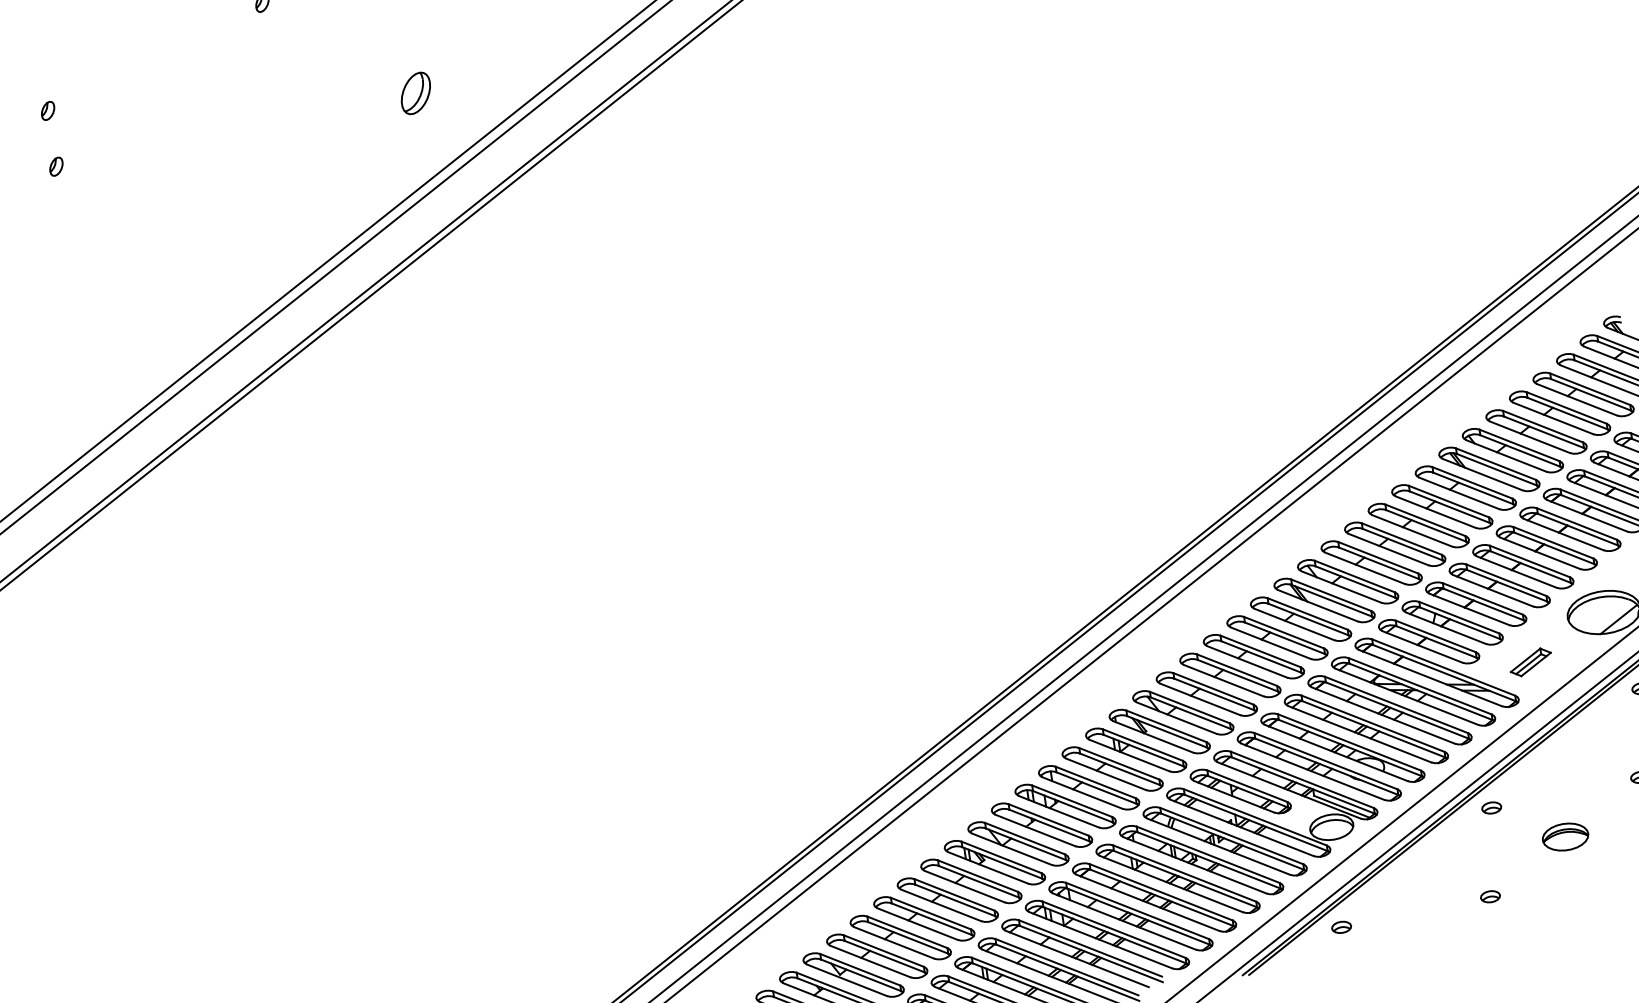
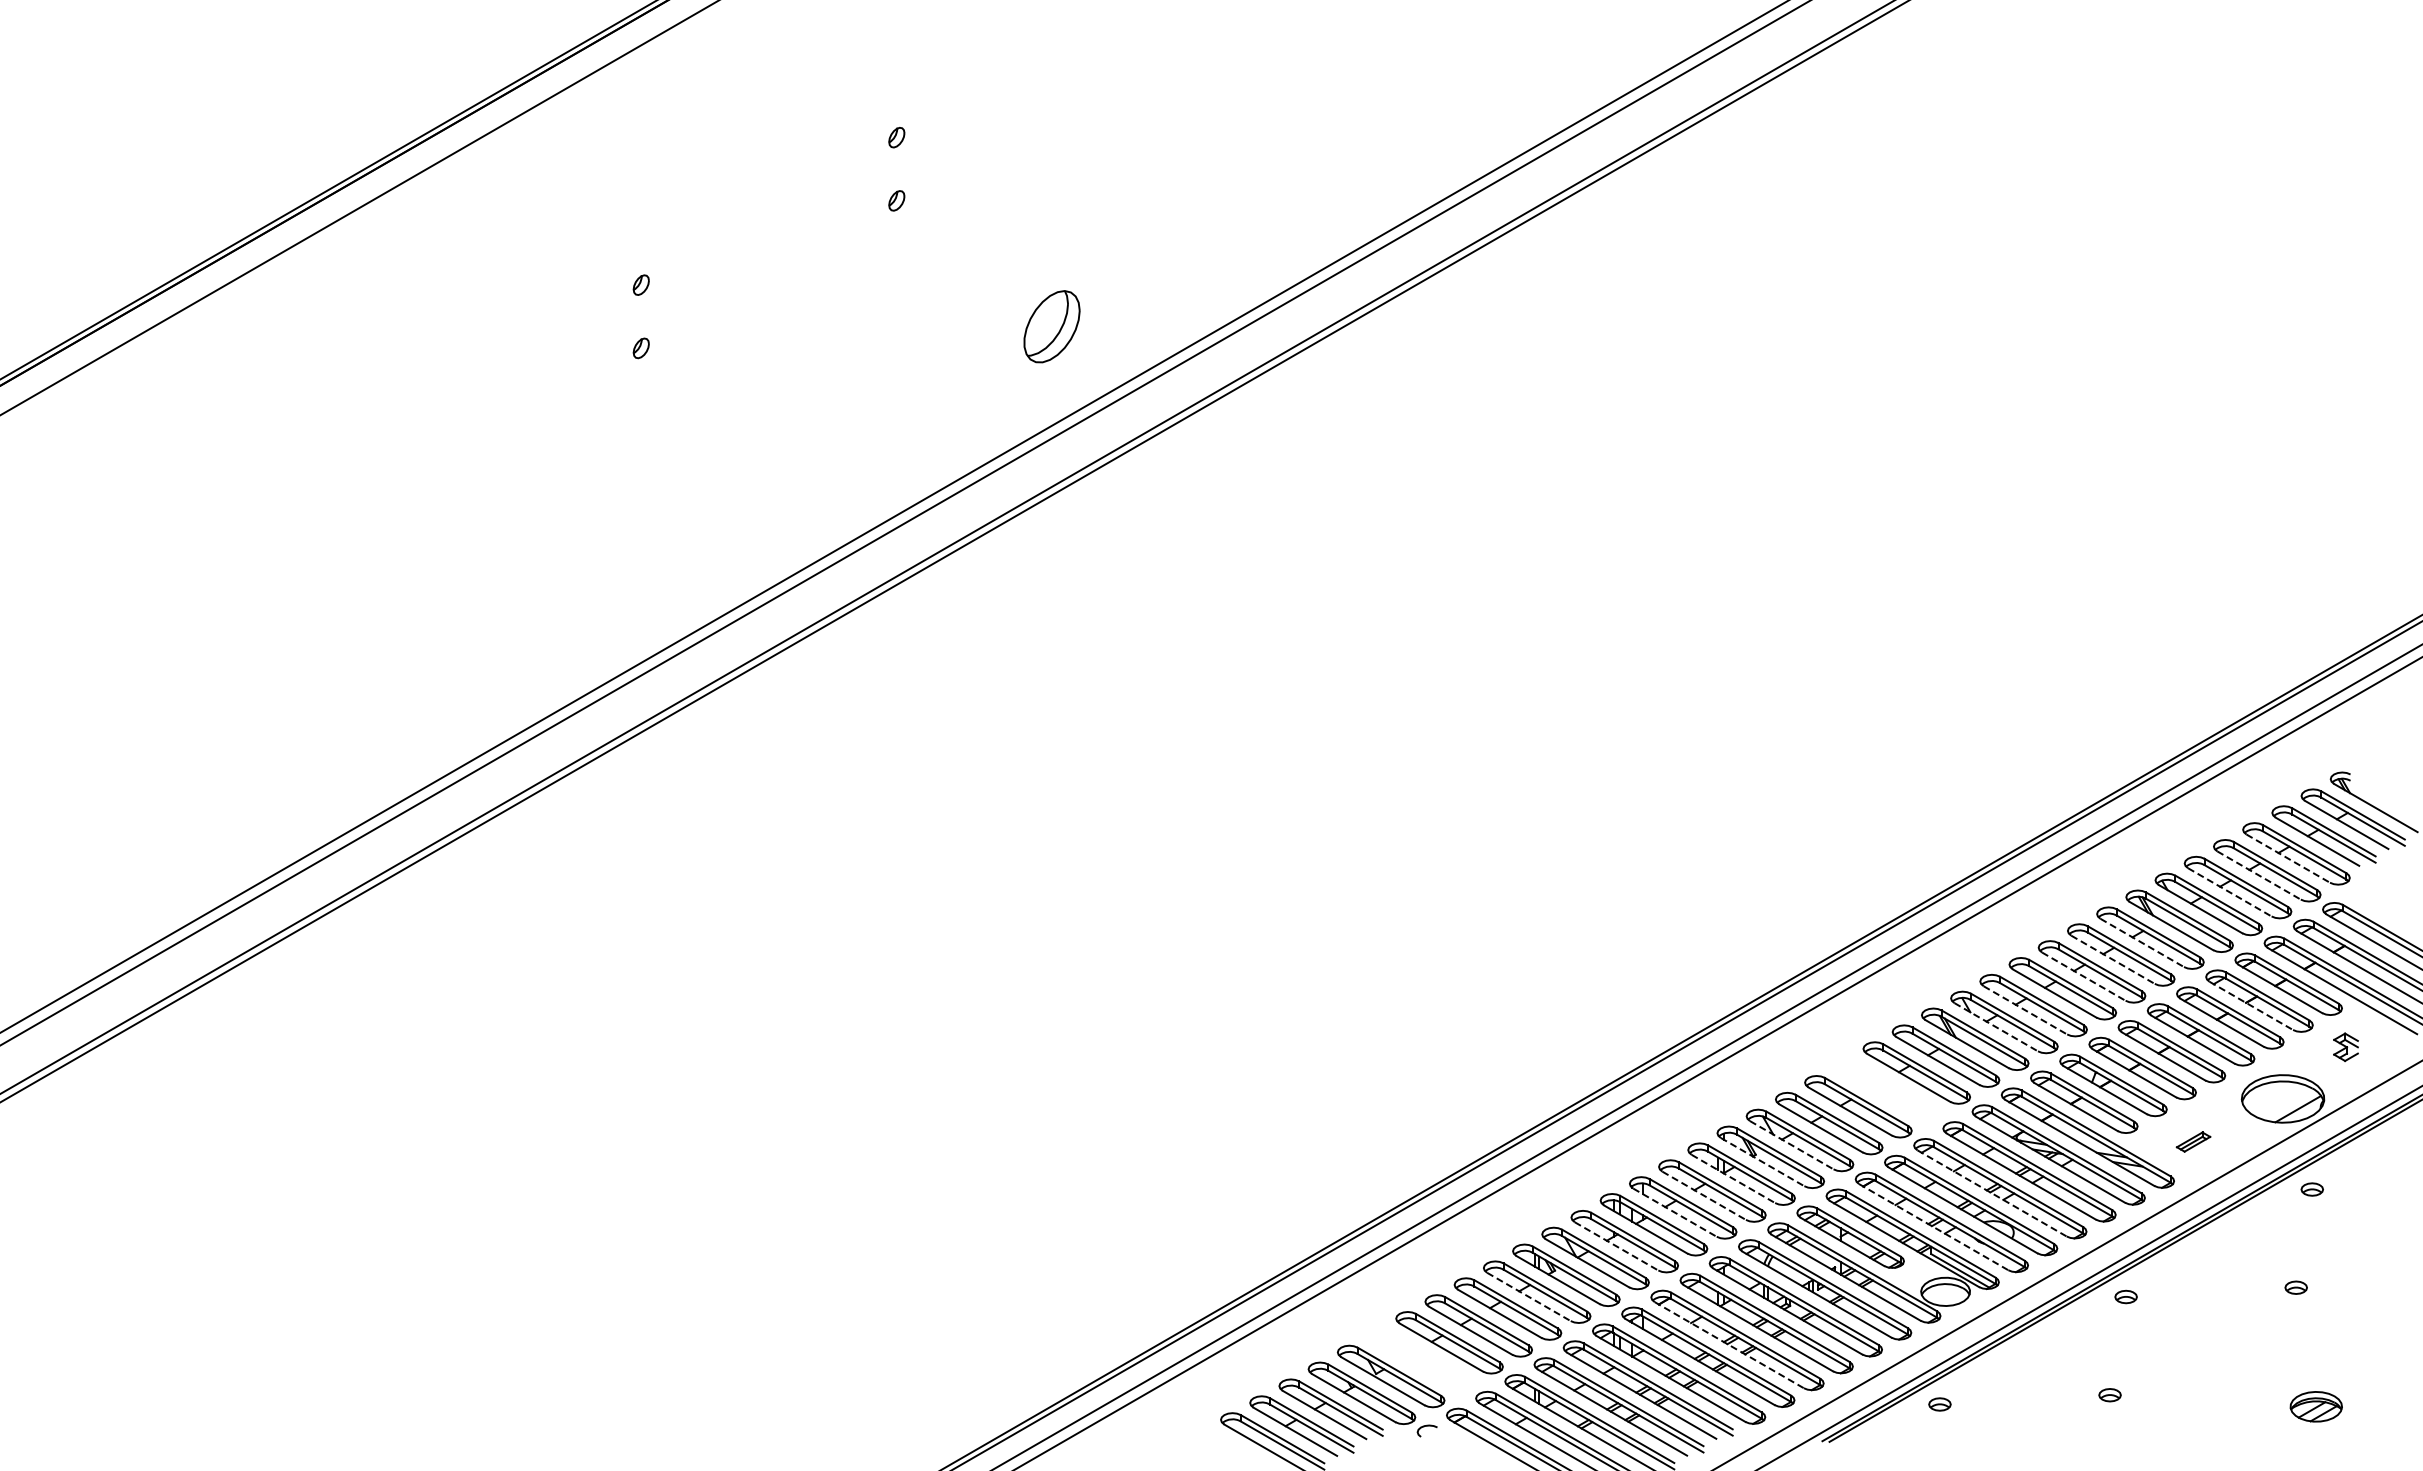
part: (415, 93) -> (1051, 326), size x1.6
line: (1577, 399) -> (2288, 858), solid -> dashed
line: (1553, 418) -> (2259, 875), solid -> dashed
line: (1530, 437) -> (2230, 892), solid -> dashed
line: (1459, 493) -> (2142, 943), solid -> dashed
line: (1436, 512) -> (2113, 960), solid -> dashed
line: (1412, 530) -> (2084, 976), solid -> dashed
line: (1564, 535) -> (2251, 1006), solid -> dashed
line: (1365, 568) -> (2025, 1010), solid -> dashed
line: (1341, 587) -> (1996, 1027), solid -> dashed
part: (1253, 656) -> (1887, 1089), removed
part: (1530, 661) -> (2193, 1141), size x0.7
line: (1177, 718) -> (1792, 1145), solid -> dashed
line: (1360, 734) -> (1992, 1193), solid -> dashed
line: (1154, 737) -> (1763, 1162), solid -> dashed
line: (1129, 756) -> (1733, 1179), solid -> dashed
line: (1313, 771) -> (1934, 1227), solid -> dashed
line: (1106, 774) -> (1704, 1196), solid -> dashed
line: (1082, 792) -> (1675, 1212), solid -> dashed
line: (1036, 830) -> (1617, 1246), solid -> dashed
part: (1564, 837) -> (2202, 1341), removed
line: (965, 887) -> (1529, 1297), solid -> dashed
line: (1148, 903) -> (1729, 1345), solid -> dashed
part: (877, 956) -> (1420, 1359), removed

